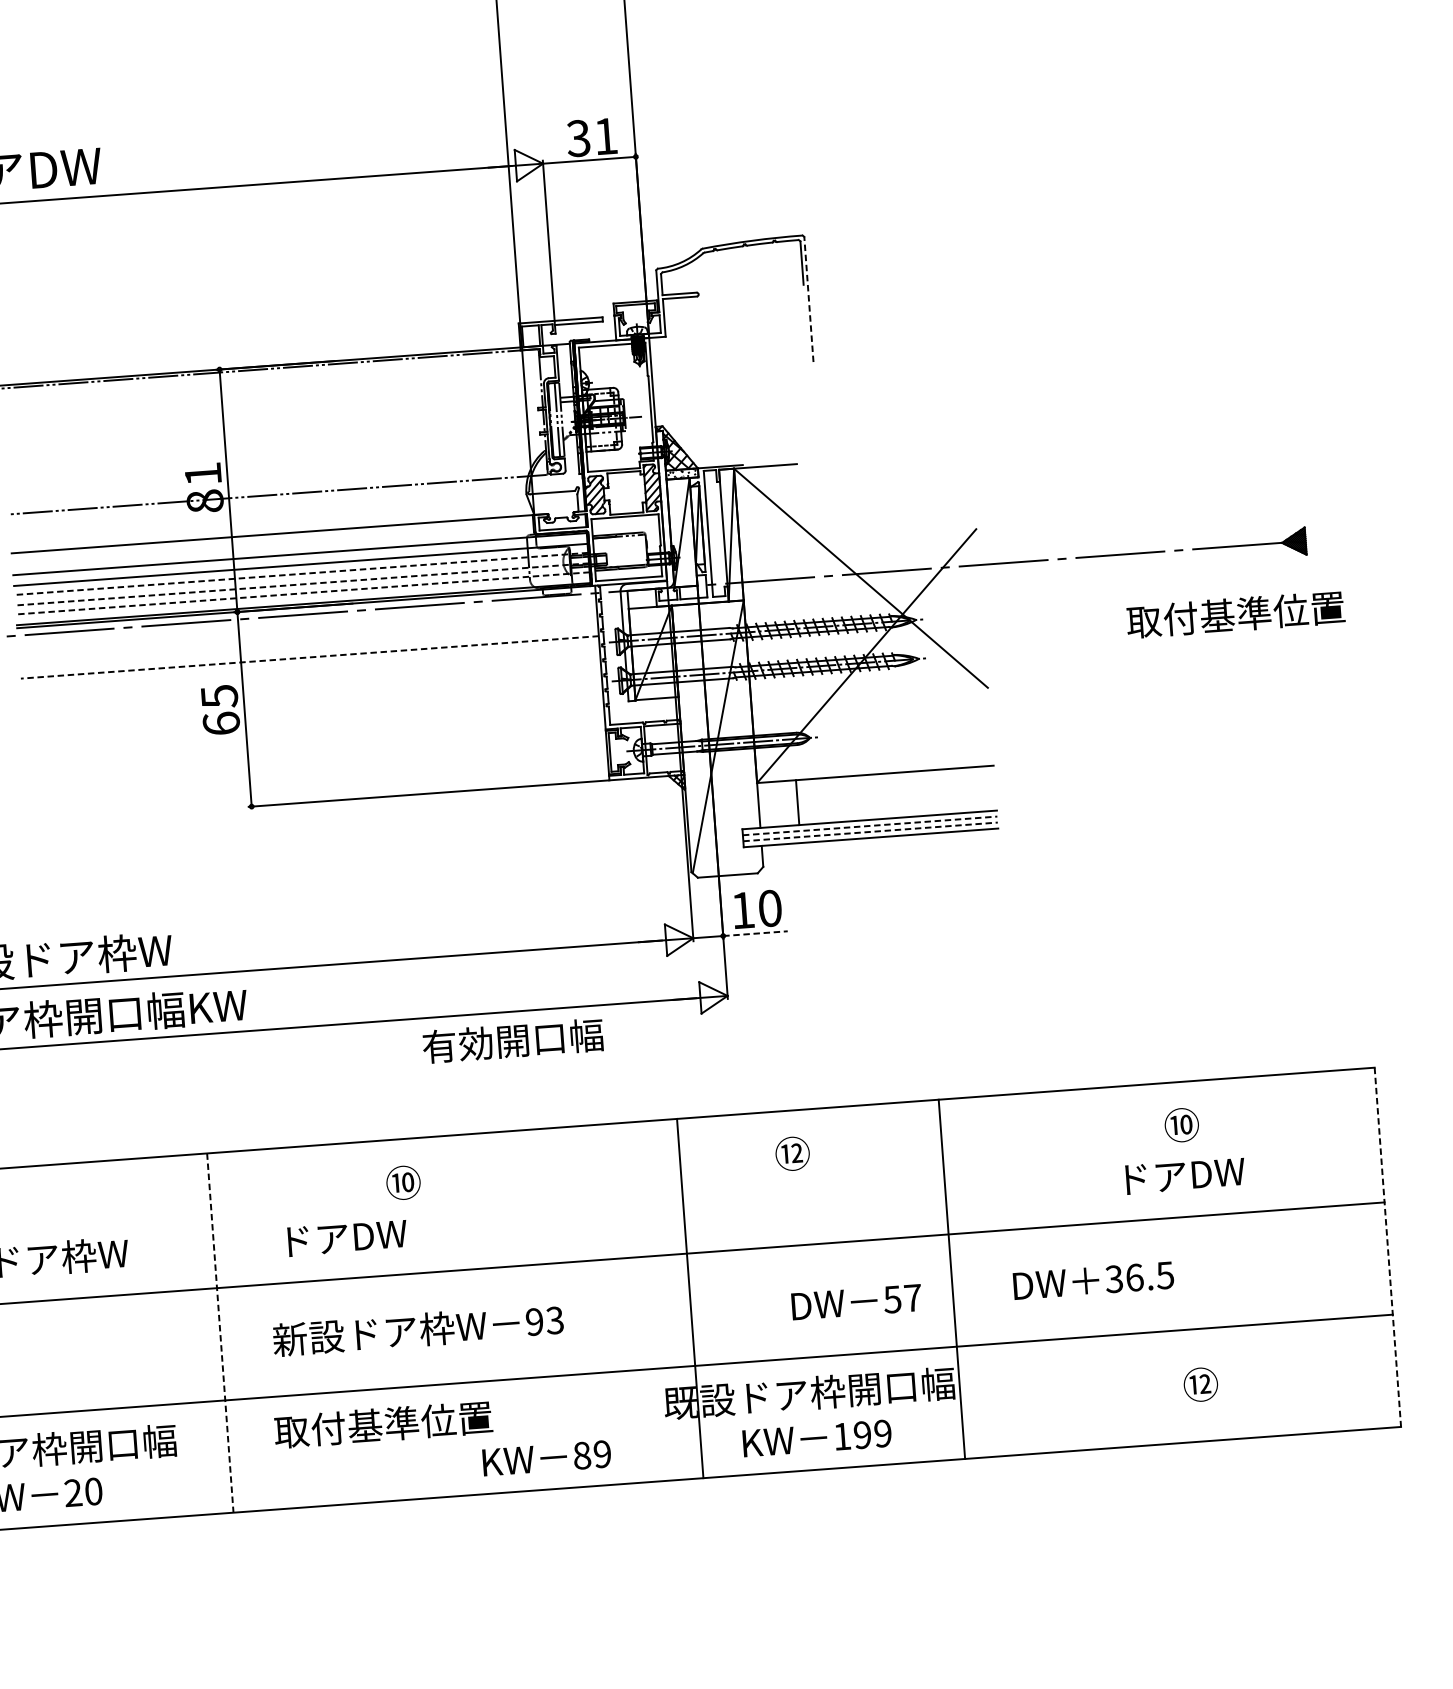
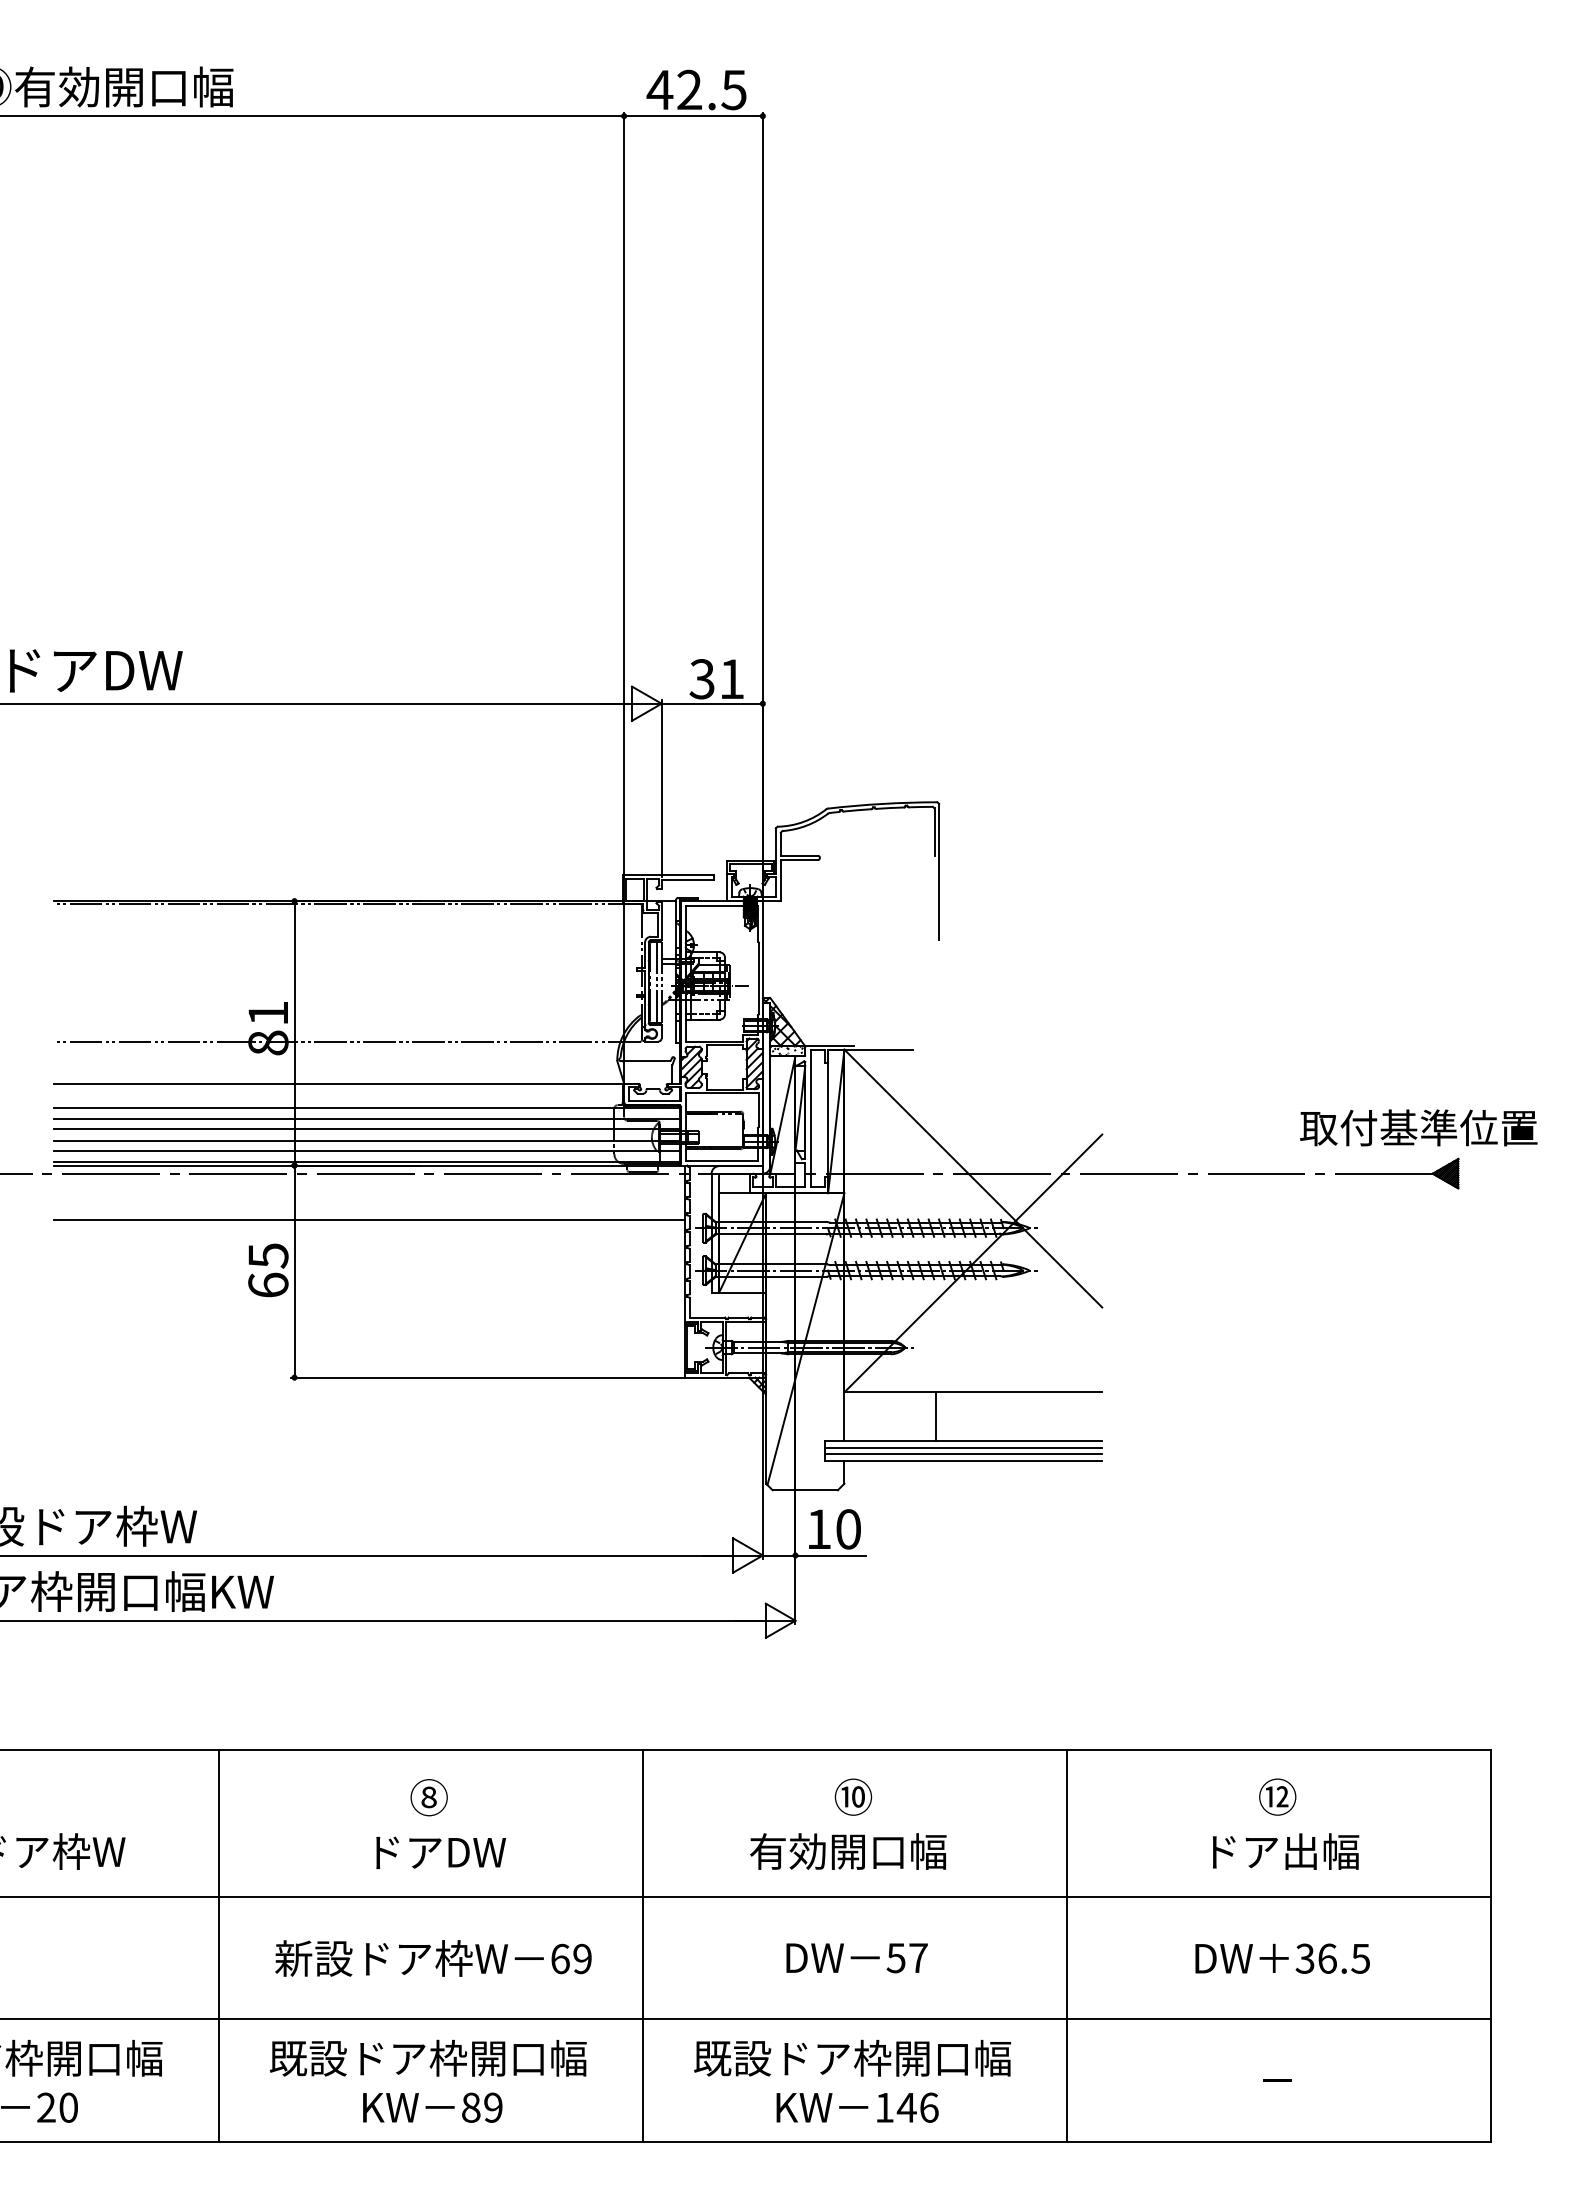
line: (809, 298) -> (939, 871), dashed -> solid
line: (301, 574) -> (367, 1129), dashed -> solid
line: (302, 584) -> (367, 1140), dashed -> solid
line: (303, 593) -> (367, 1150), dashed -> solid
text: (1235, 614) -> (1418, 1127), moved
line: (309, 657) -> (369, 1220), dashed -> solid
line: (797, 802) -> (935, 1416), moved
line: (870, 825) -> (963, 1447), dashed -> solid
line: (870, 832) -> (963, 1454), dashed -> solid
line: (756, 933) -> (831, 1555), dashed -> solid
text: (513, 1040) -> (848, 1851), moved
text: (1186, 1124) -> (1282, 1796), ⑩ -> ⑫
text: (797, 1152) -> (858, 1796), ⑫ -> ⑩
text: (1226, 1172) -> (1322, 1851), ドアDW -> ドア出幅
text: (402, 1182) -> (428, 1797), ⑩ -> ⑧
text: (346, 1237) -> (440, 1852), moved
line: (1387, 1246) -> (1491, 1945), dashed -> solid
line: (952, 1278) -> (1067, 1945), moved
text: (1093, 1280) -> (1282, 1958), moved
line: (689, 1298) -> (642, 1945), moved
text: (856, 1302) -> (856, 1958), moved
text: (544, 1320) -> (571, 1958), 93 -> 69
line: (220, 1332) -> (218, 1945), dashed -> solid
text: (1200, 1384) -> (1277, 2079), ⑫ -> －
text: (419, 1421) -> (427, 2057), 取付基準位置 -> 既設ドア枠開口幅
text: (872, 1434) -> (917, 2107), 199 -> 146
text: (546, 1458) -> (432, 2107), moved

